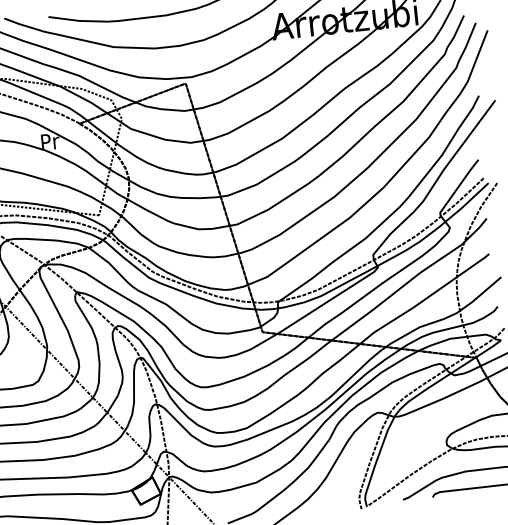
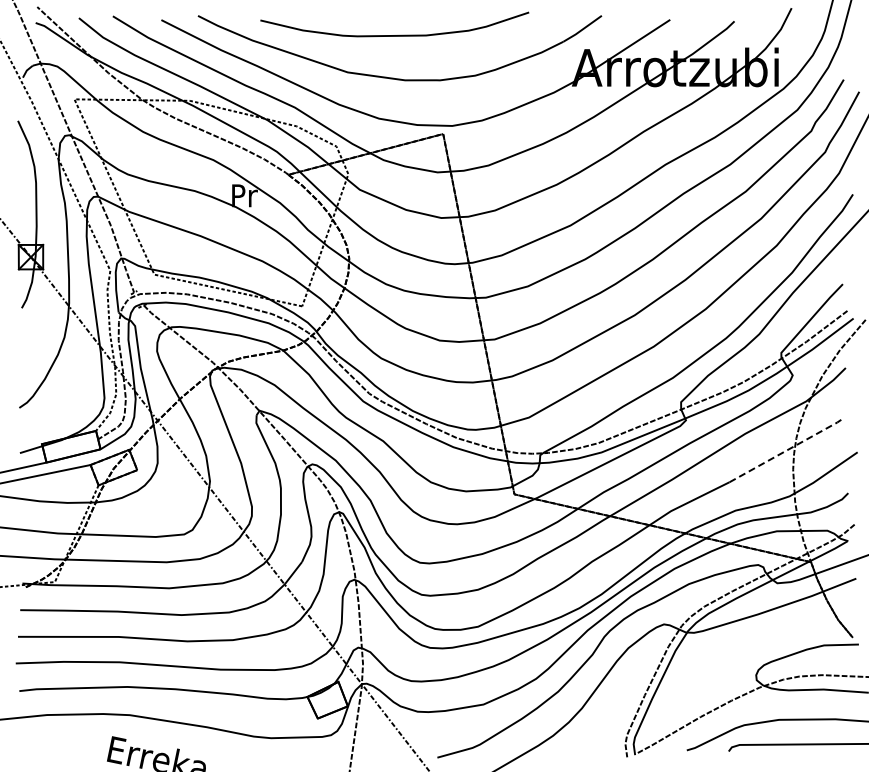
line: (451, 280) -> (787, 449), solid -> dashed

